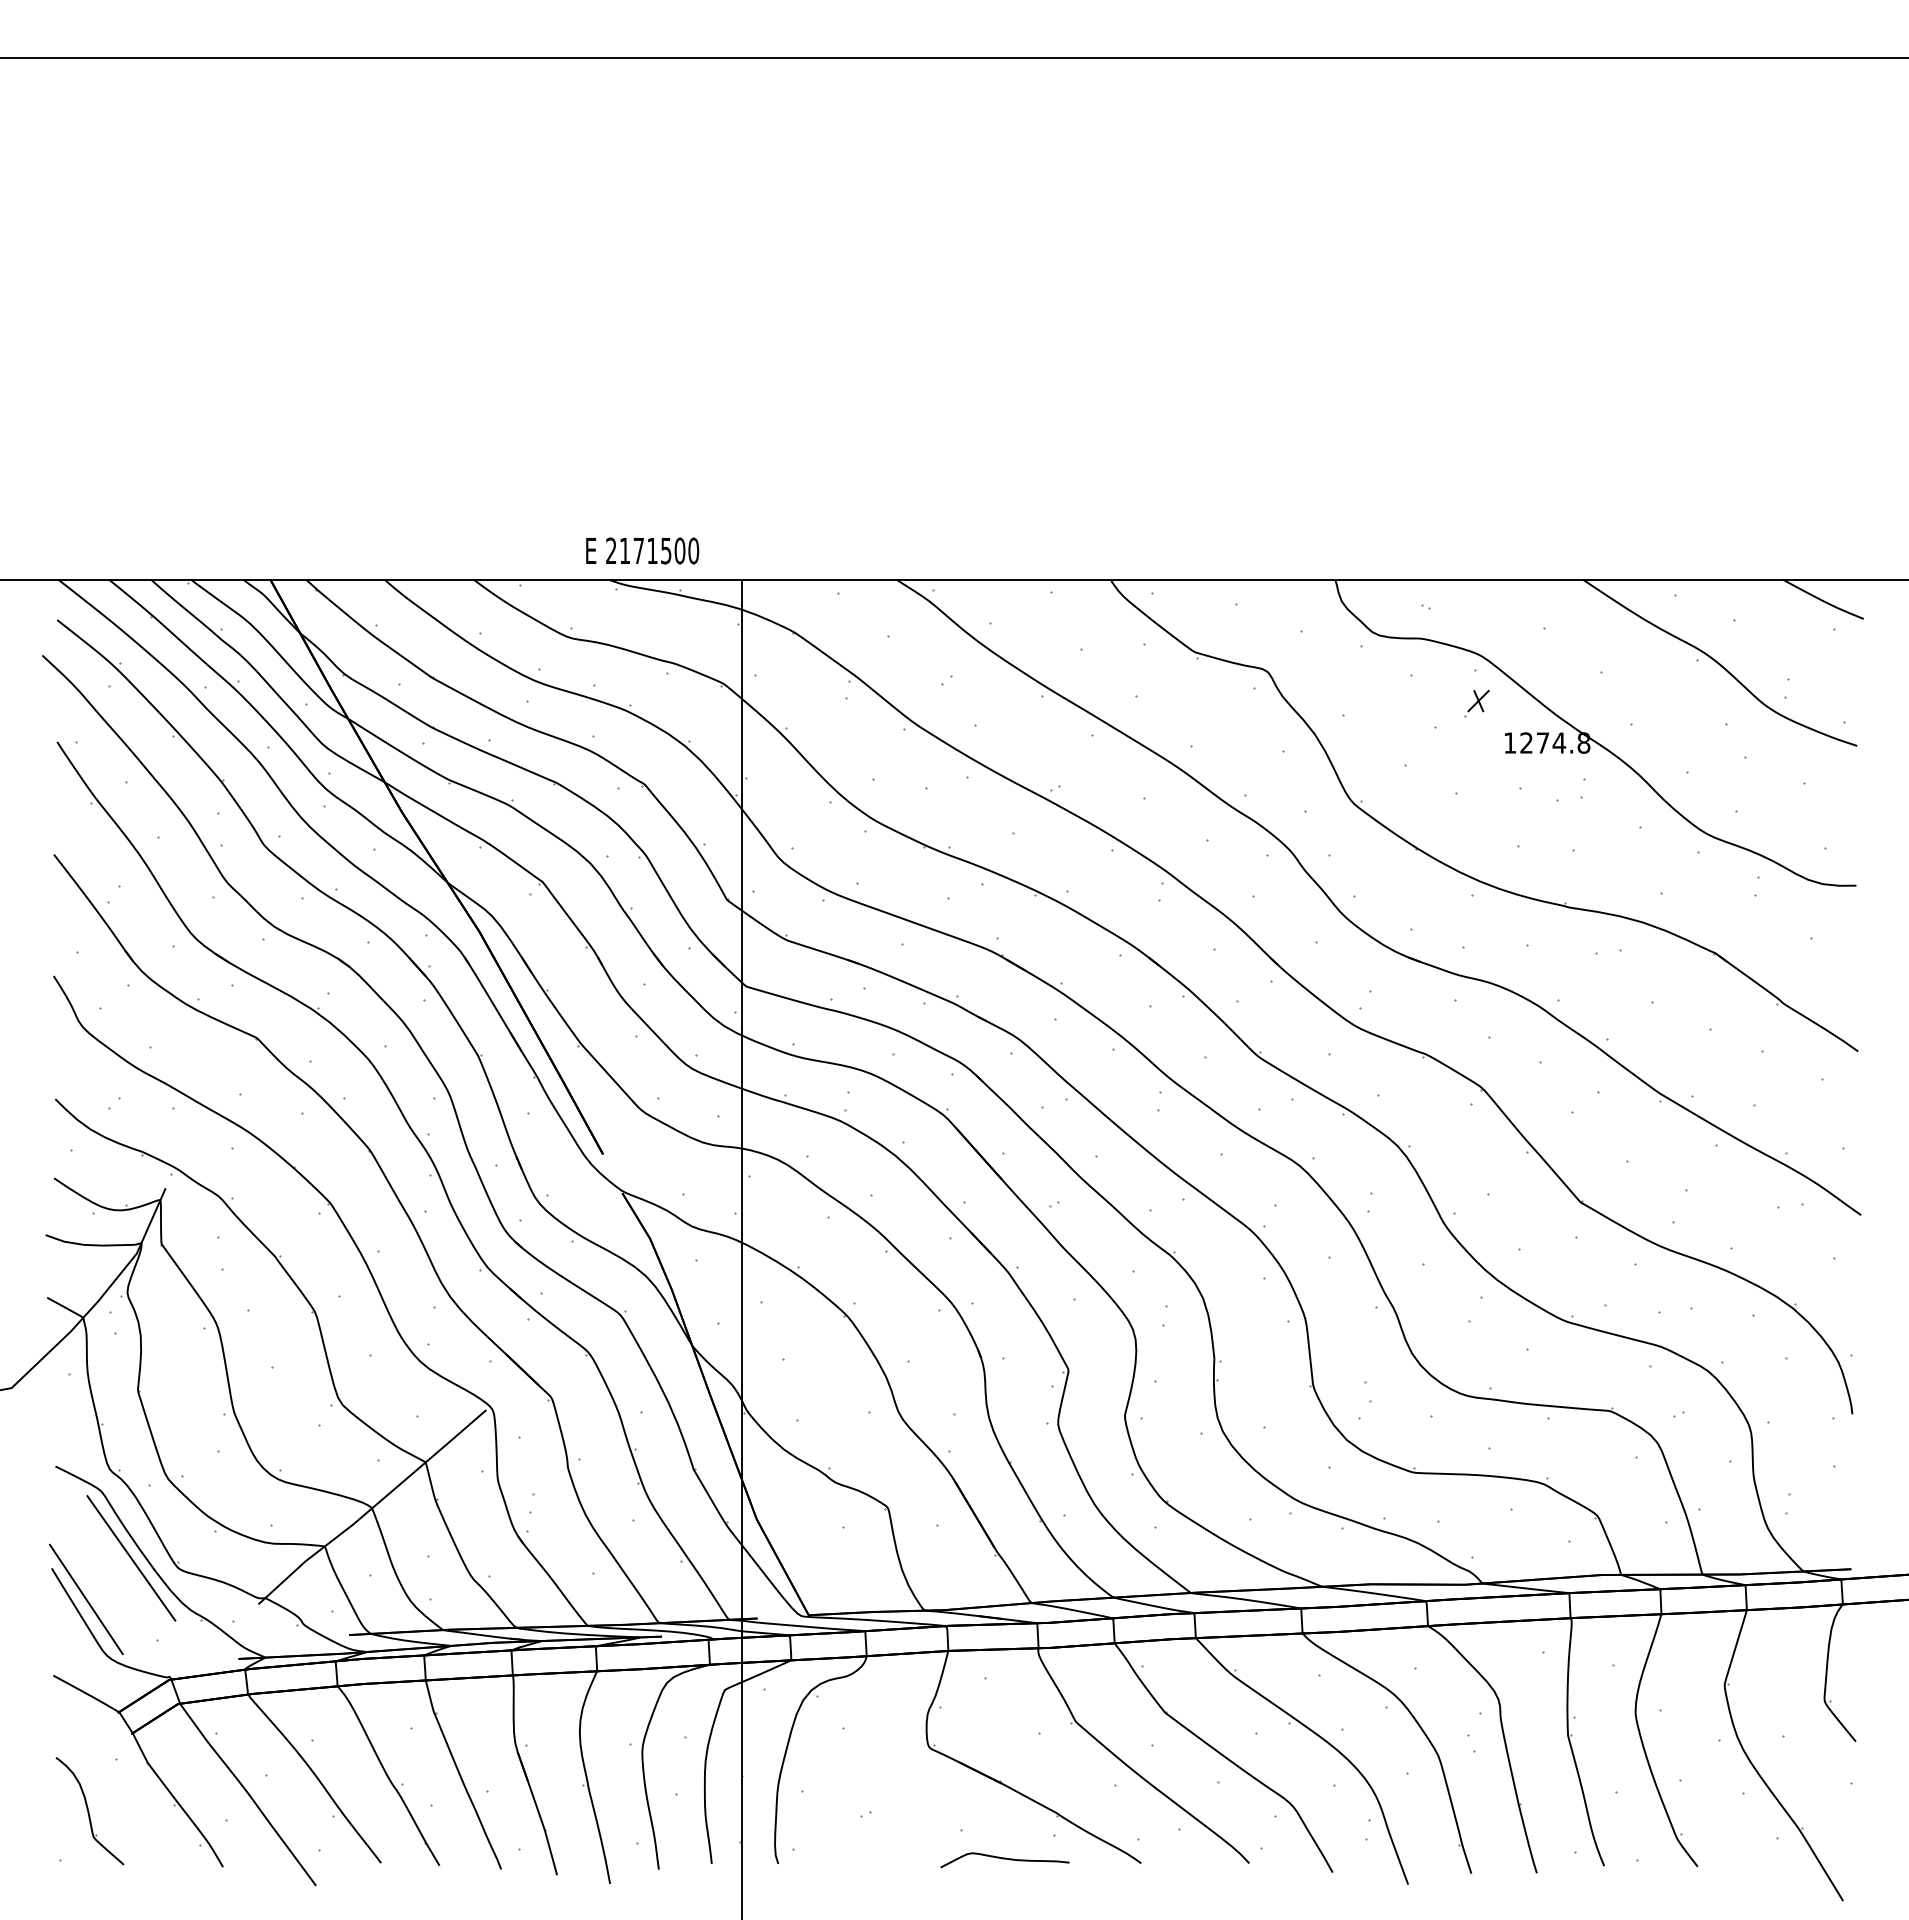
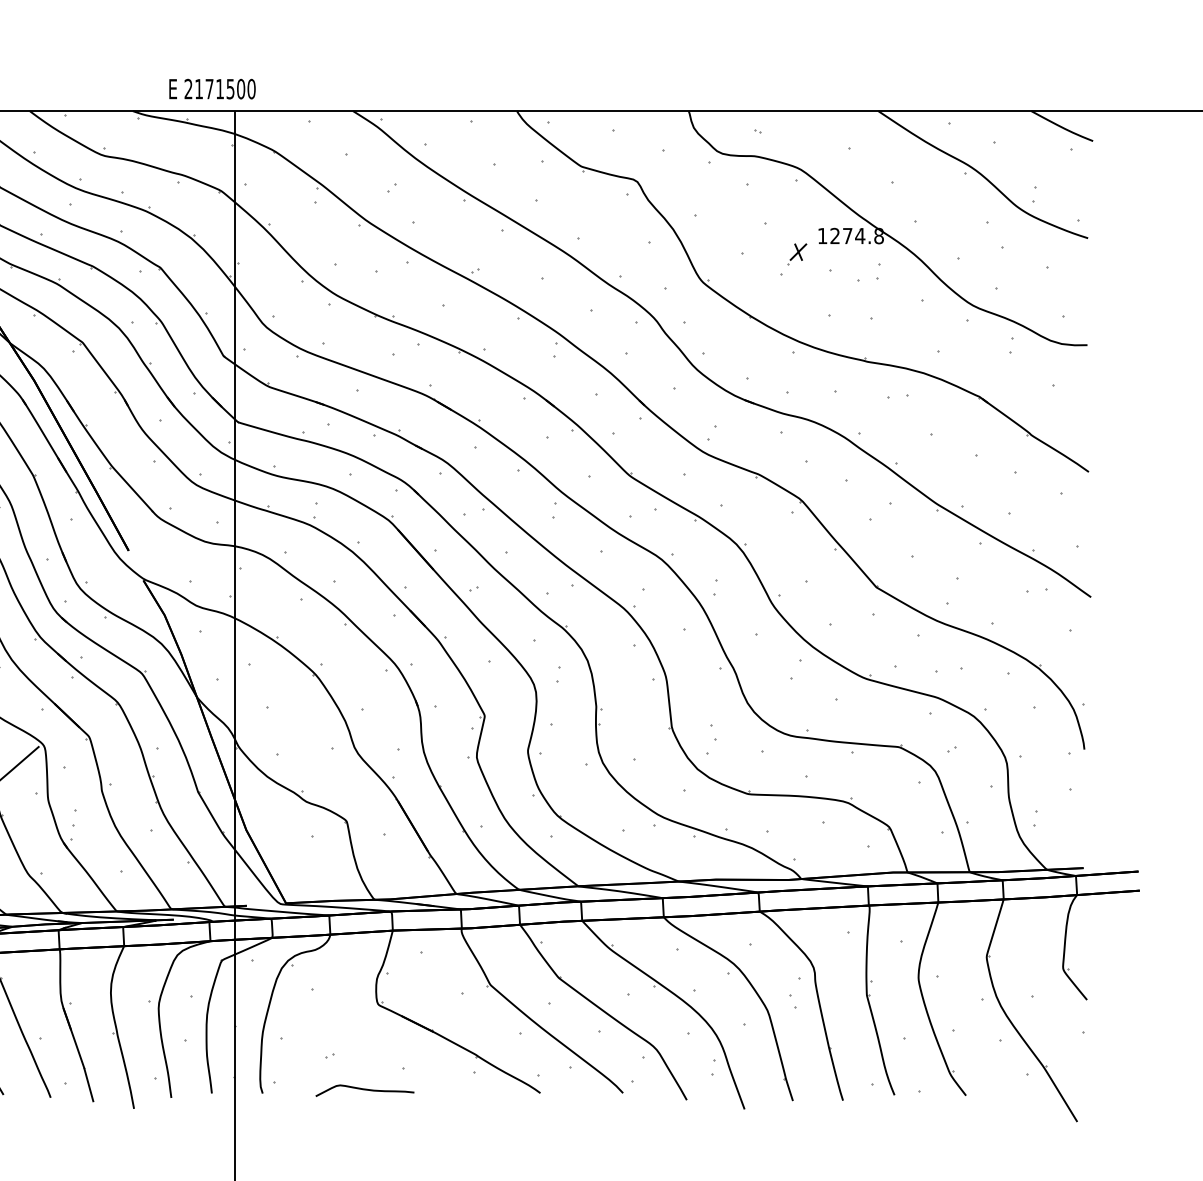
text: (642, 550) -> (212, 88), moved
part: (1476, 703) -> (796, 254), moved
curve: (1004, 1859) -> (364, 1090), moved

